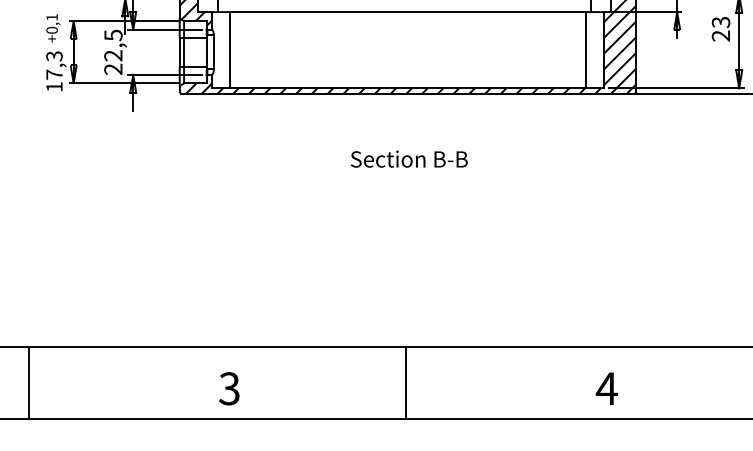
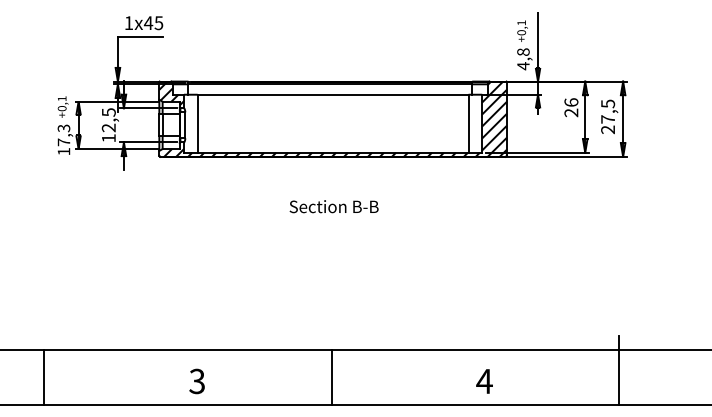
text: (721, 22) -> (571, 102), 23 -> 26
text: (112, 69) -> (108, 138), 22,5 -> 12,5

